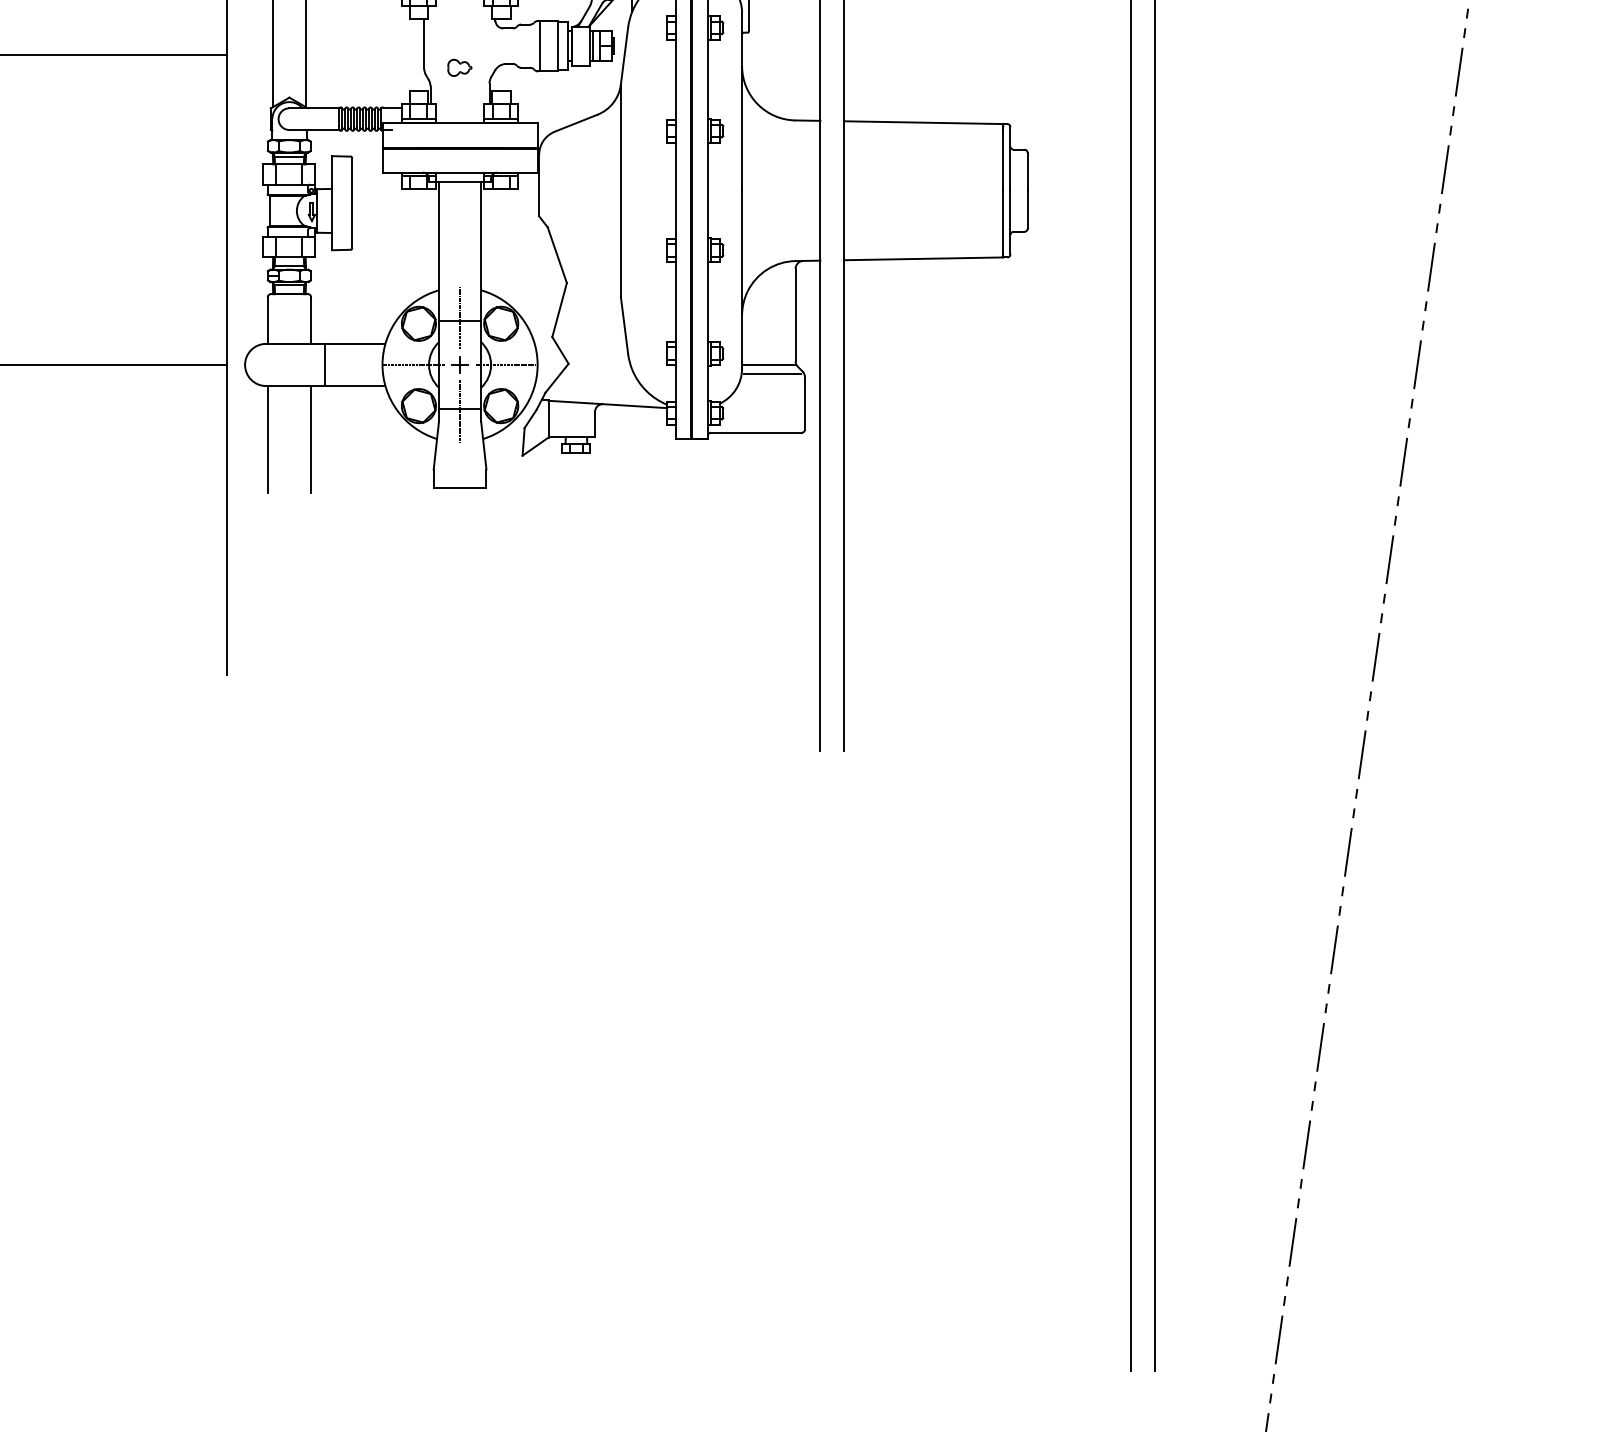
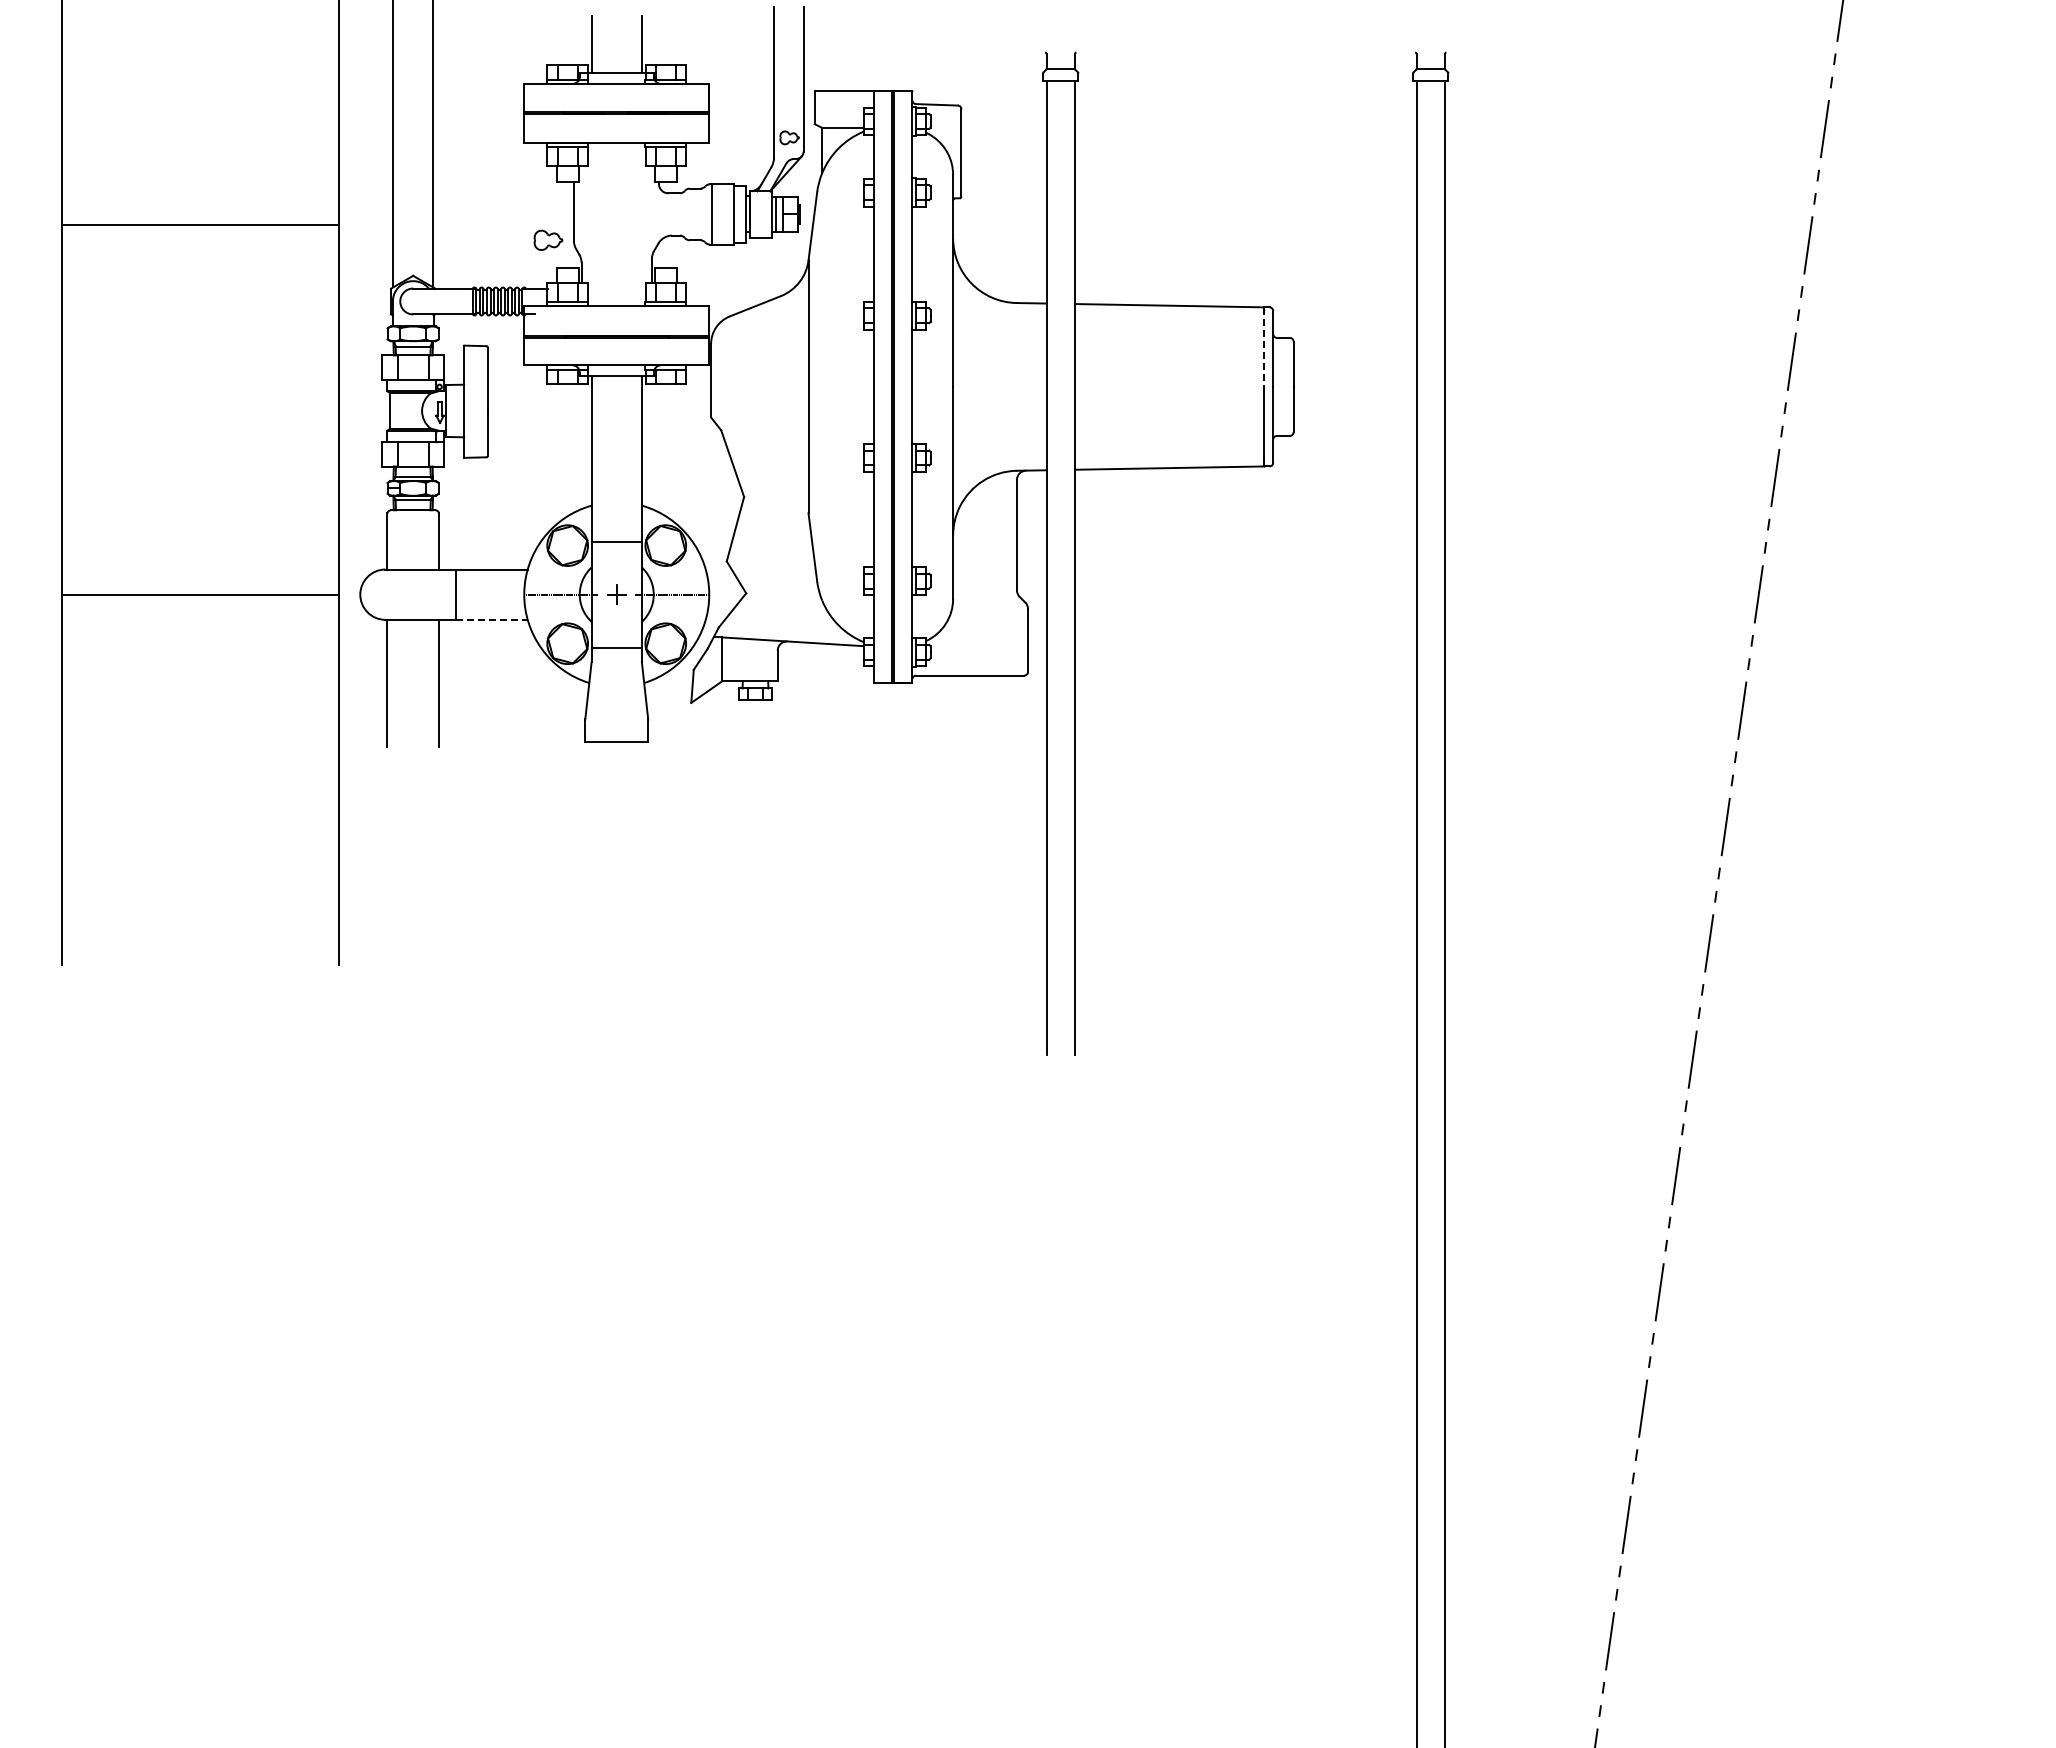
part: (459, 67) -> (548, 239), moved
line: (1002, 158) -> (1263, 348), solid -> dashed
line: (459, 317) -> (616, 538), removed
line: (769, 364) -> (985, 594), removed
line: (772, 374) -> (989, 605), removed
line: (355, 385) -> (491, 619), solid -> dashed
line: (459, 411) -> (616, 650), removed

